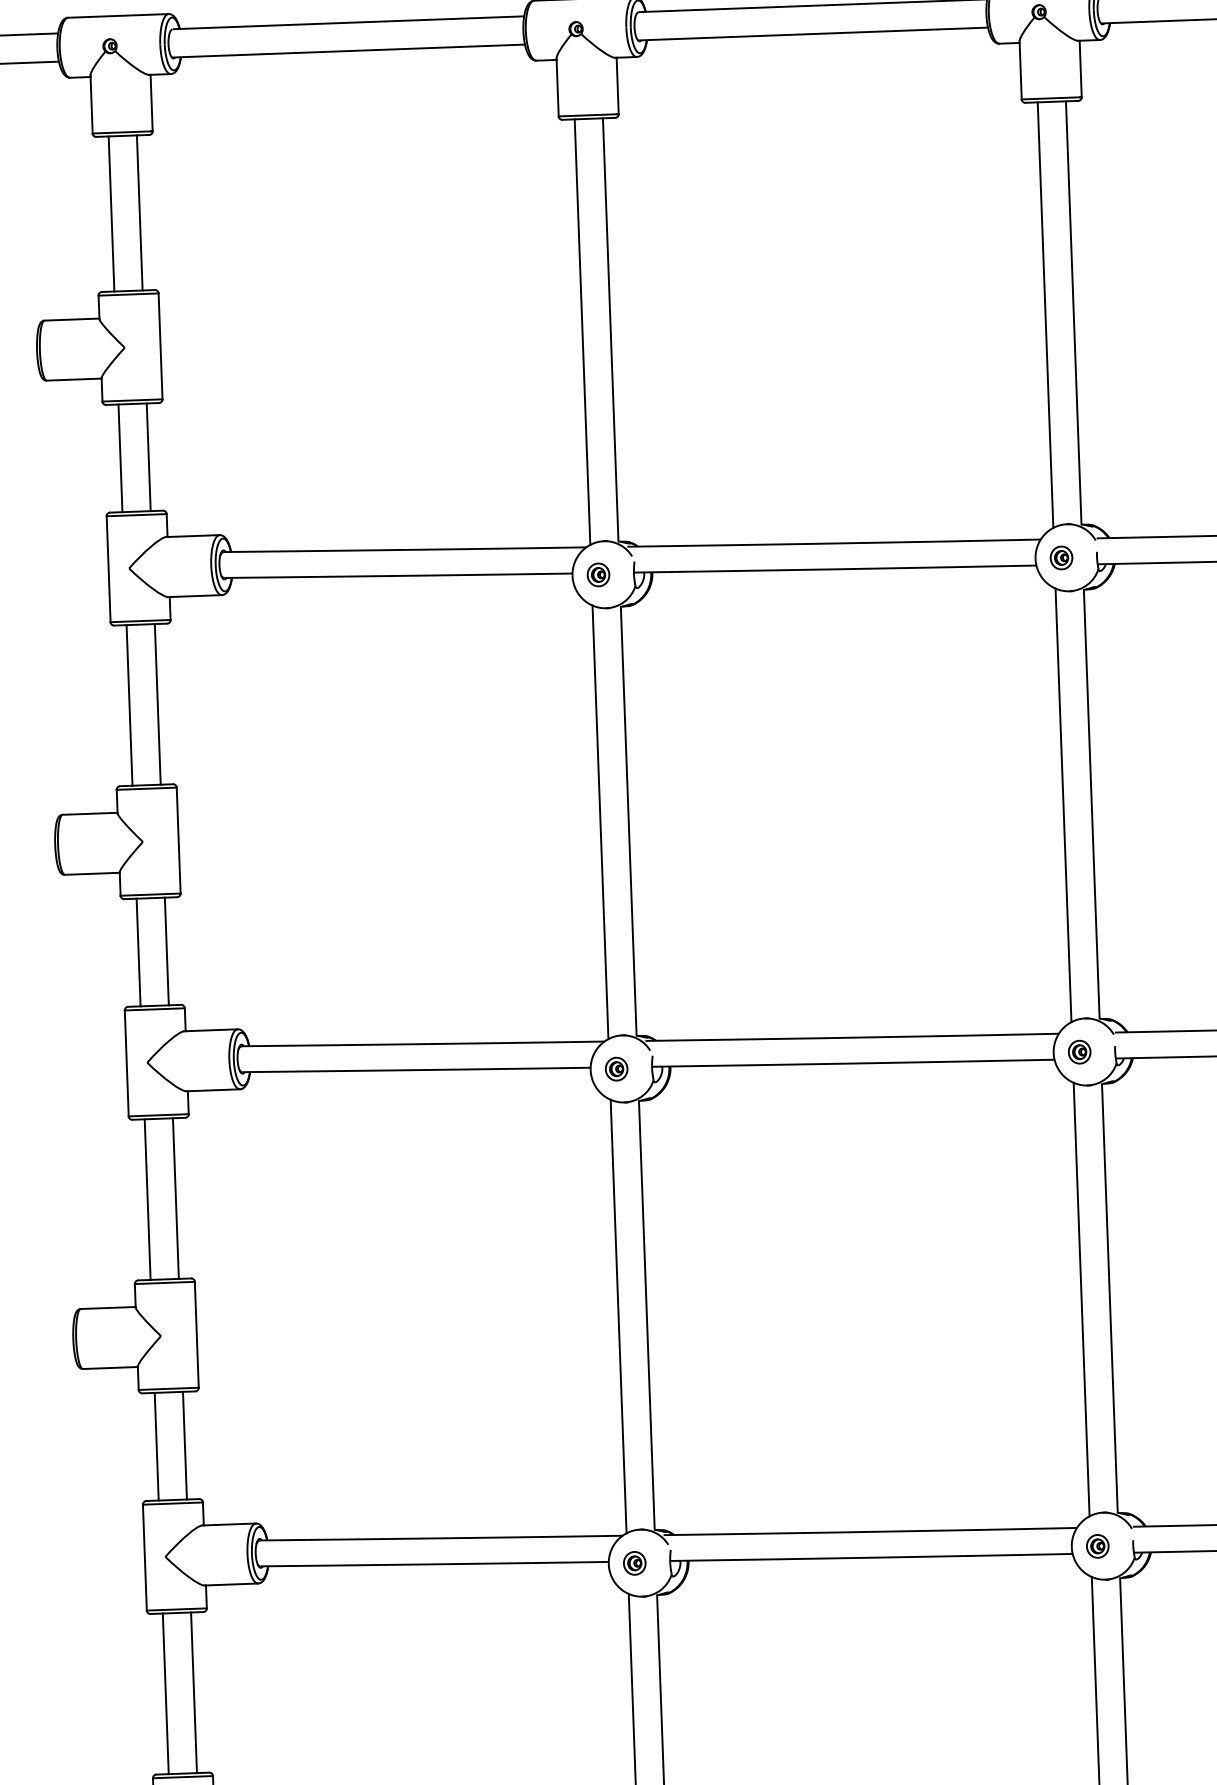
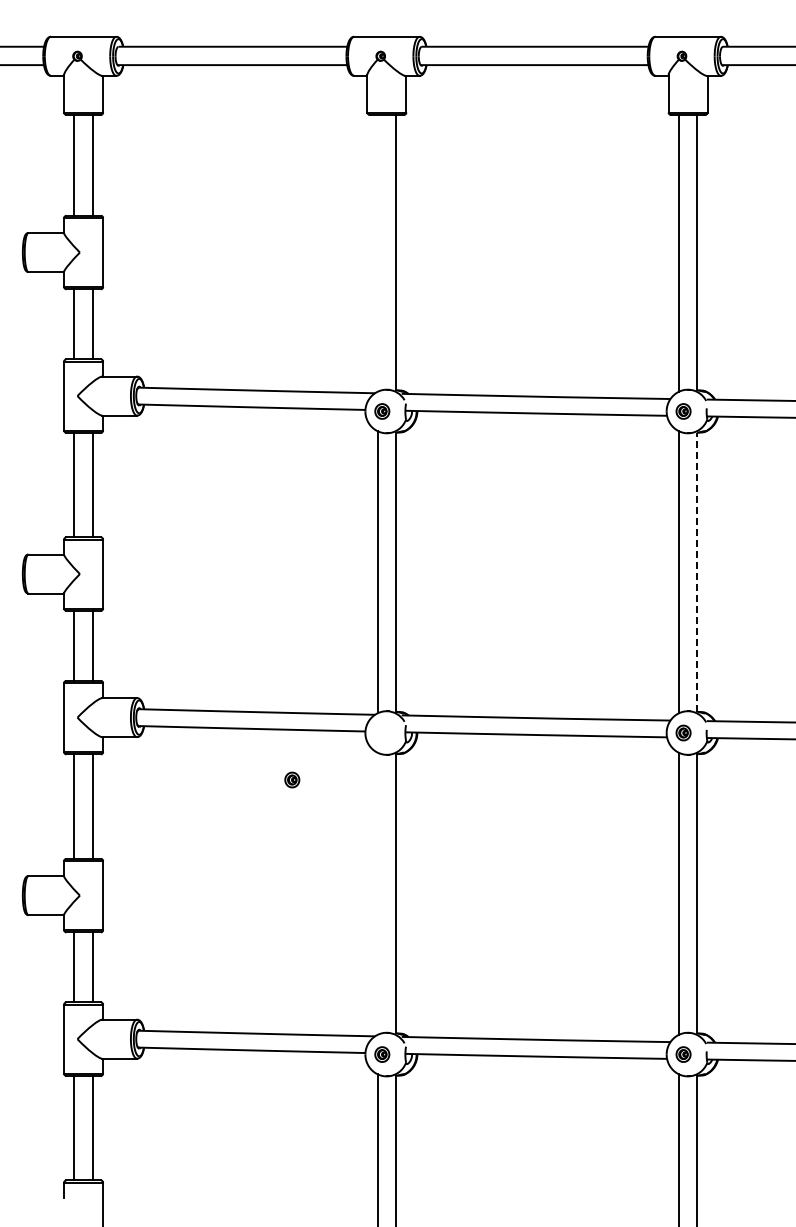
line: (582, 330) -> (377, 252), removed
line: (1091, 803) -> (697, 571), solid -> dashed
part: (616, 1068) -> (292, 779), moved
line: (618, 1316) -> (377, 893), removed

